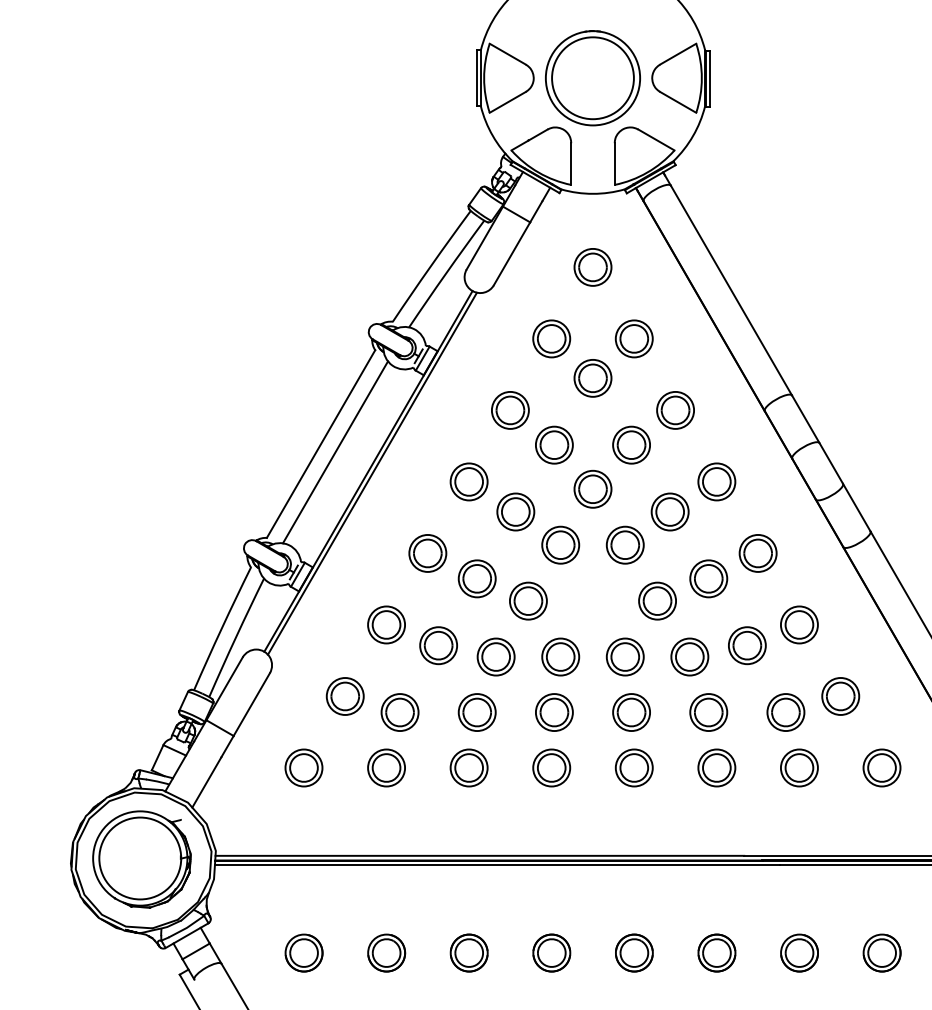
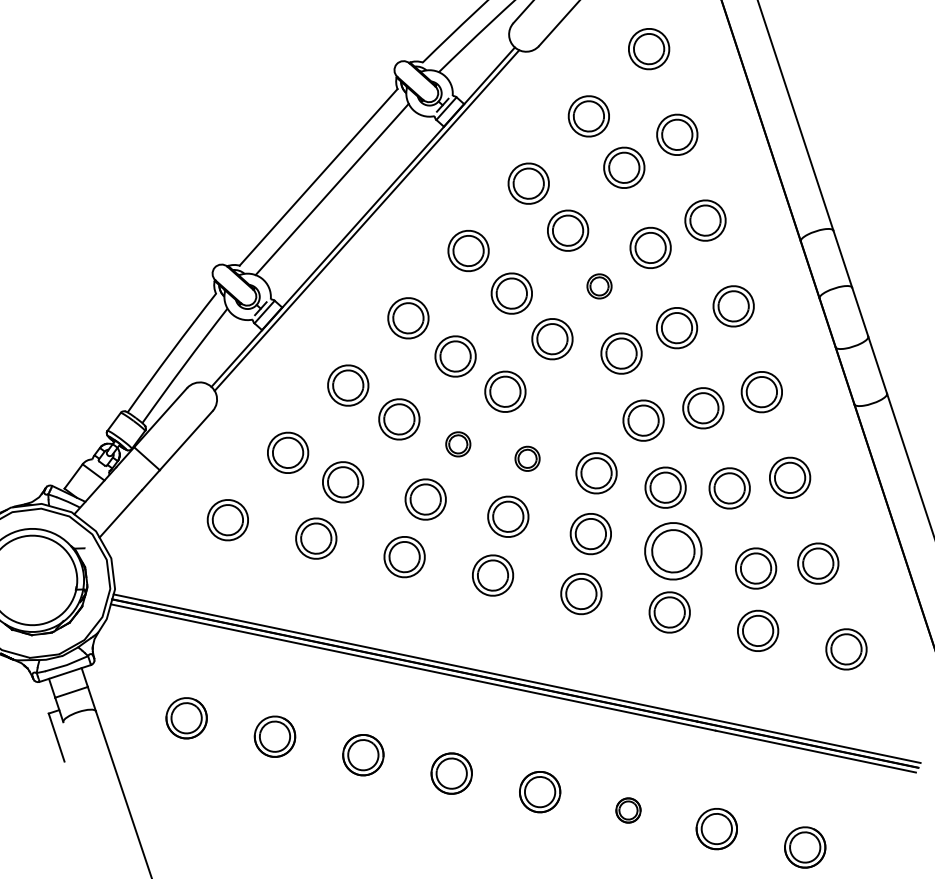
part: (592, 488) -> (599, 285), size x0.6
part: (495, 656) -> (457, 443), size x0.6
part: (560, 656) -> (527, 458), size x0.6
part: (708, 712) -> (673, 551), size x1.4
part: (716, 952) -> (628, 809), size x0.6

